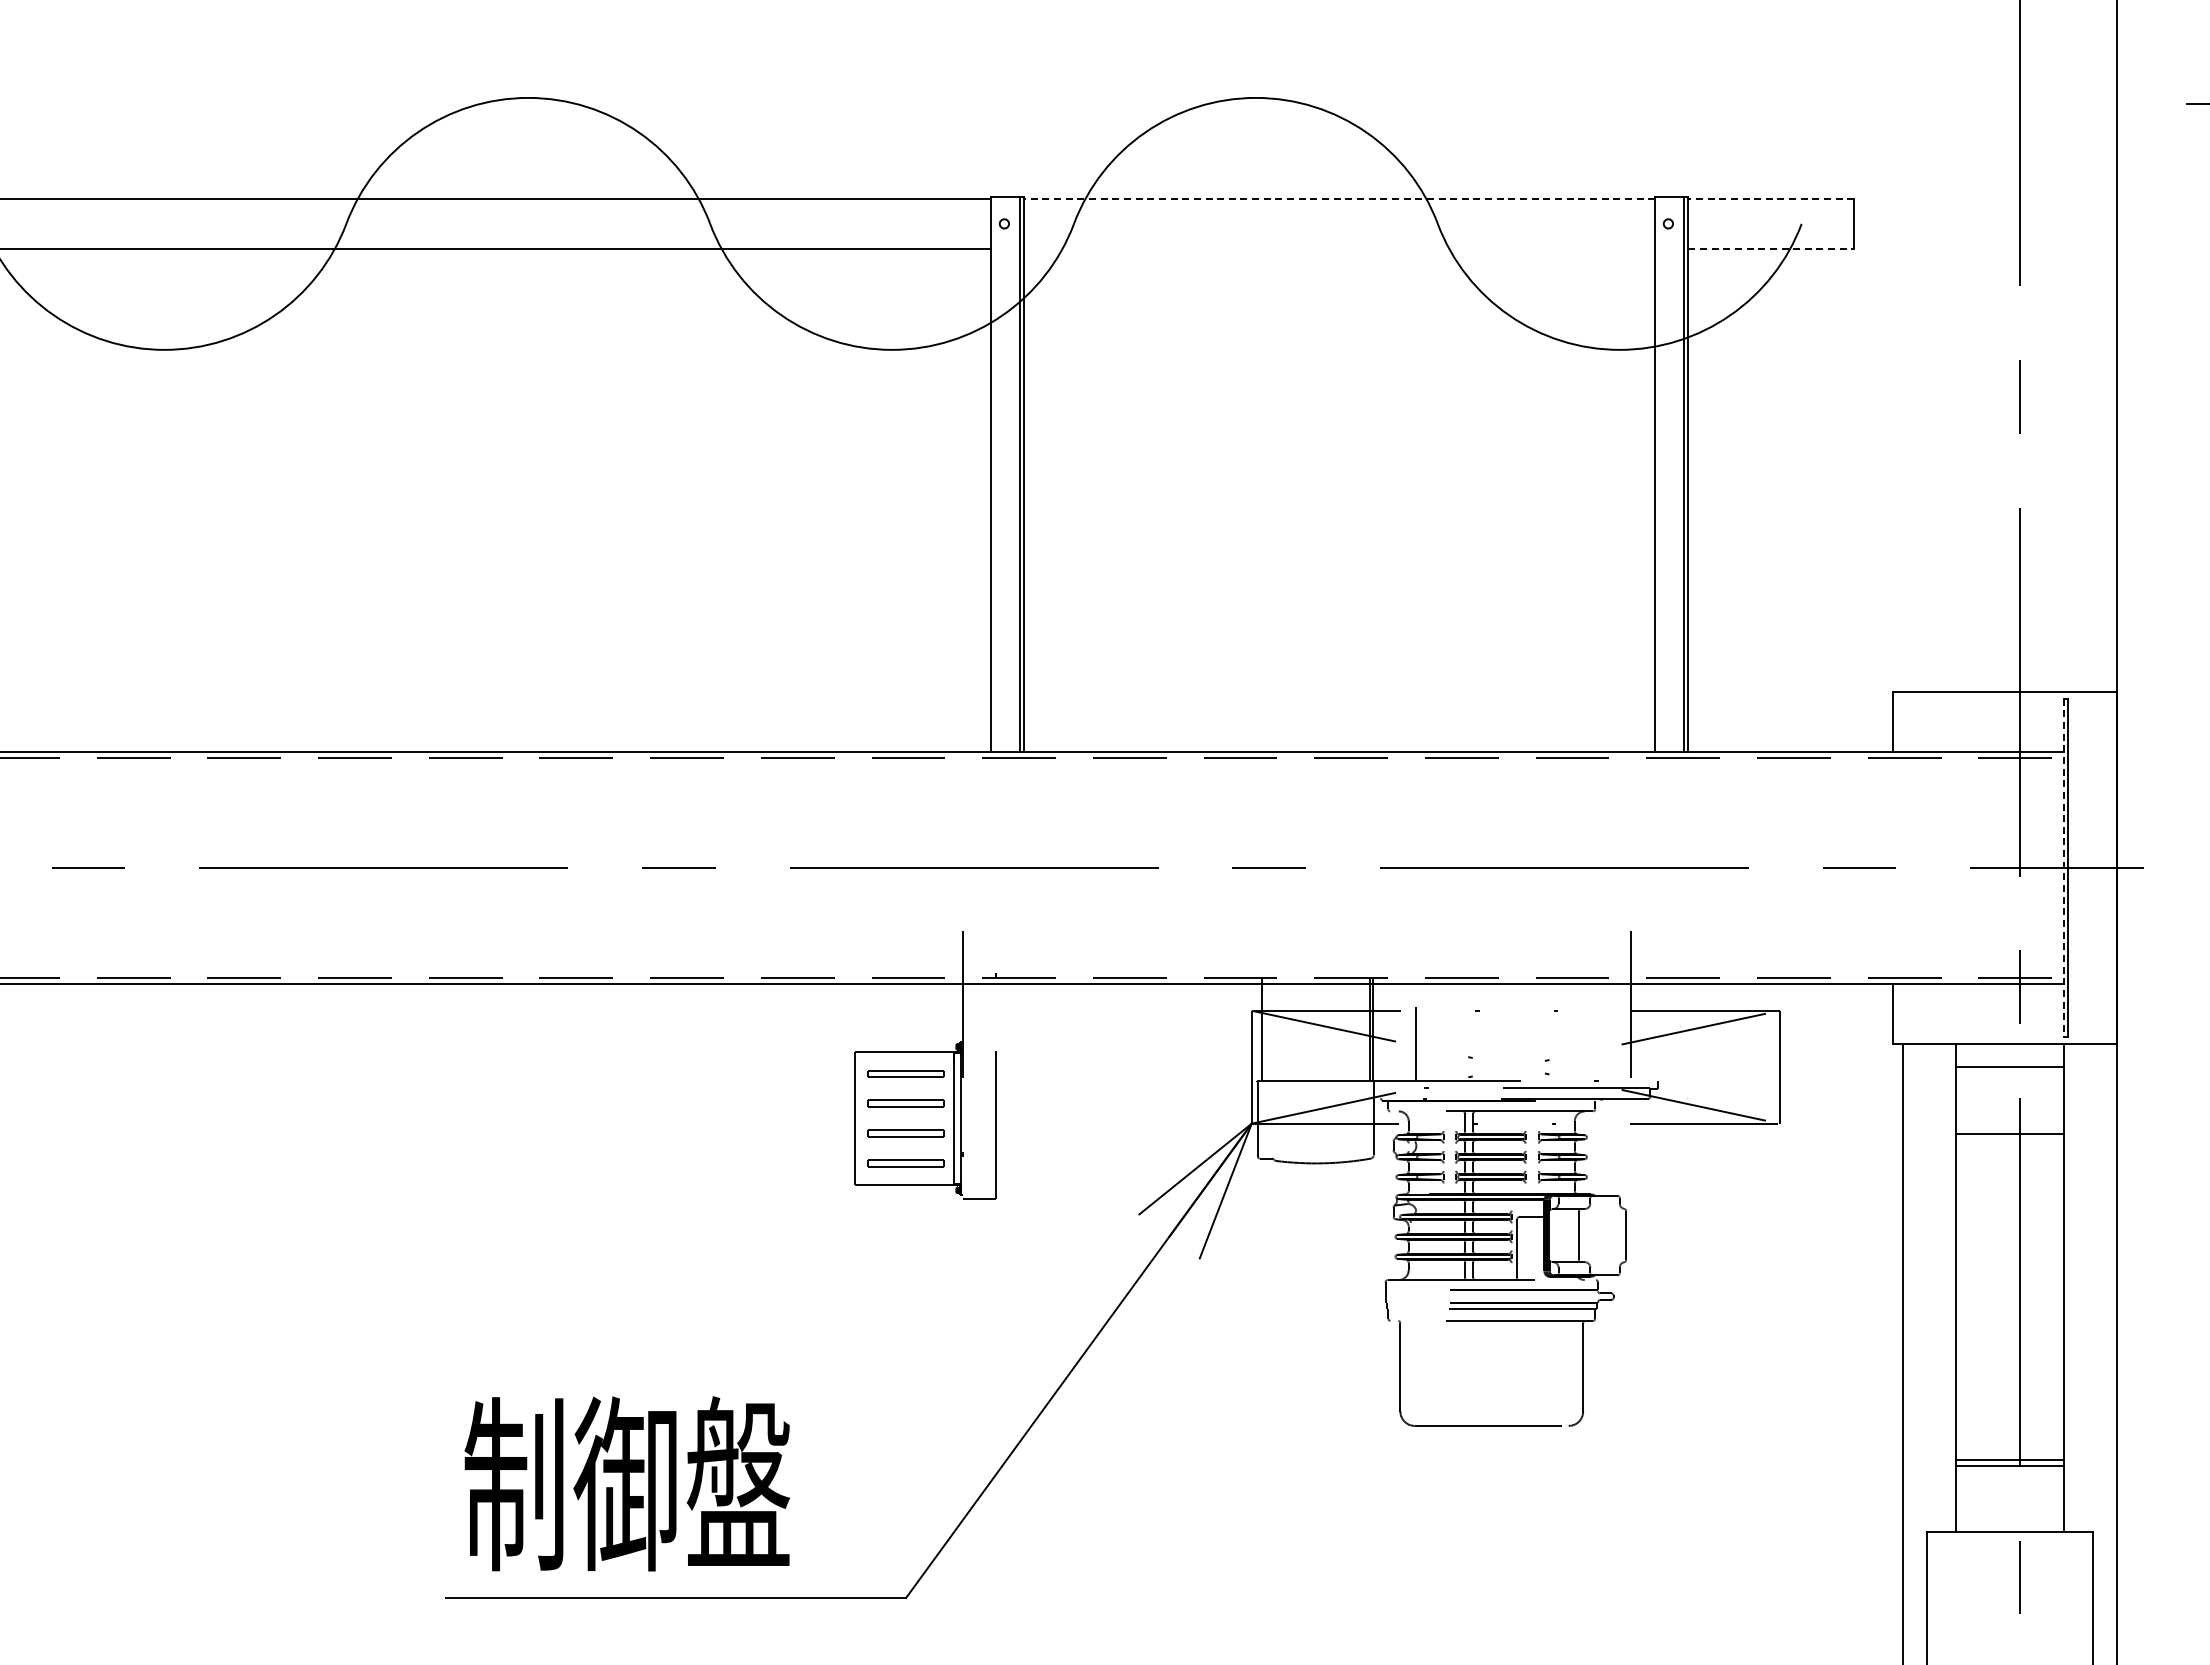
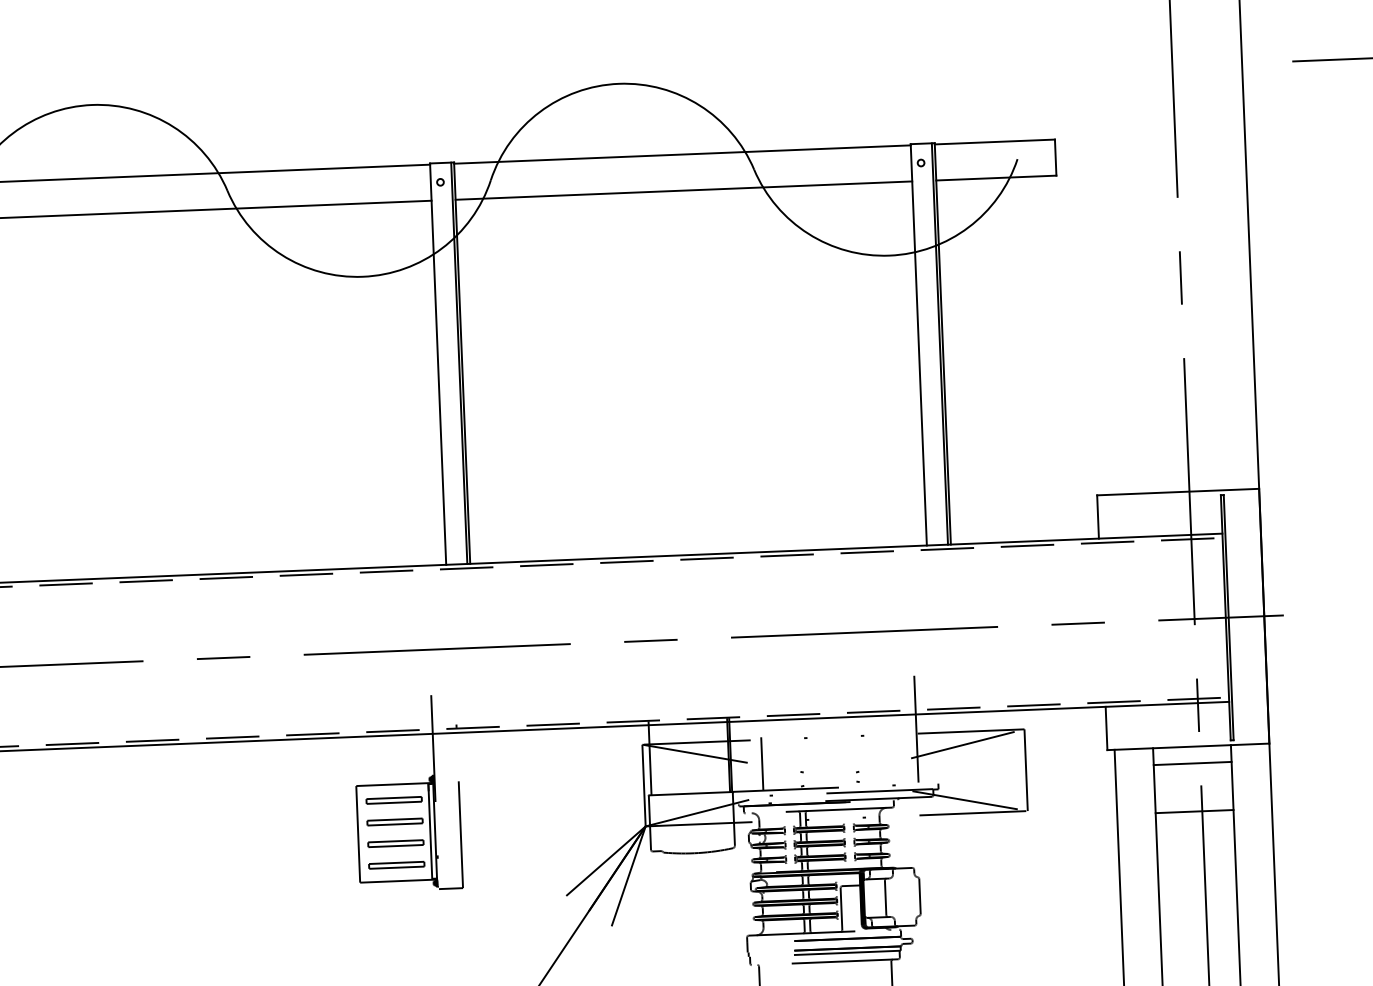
line: (1339, 199) -> (682, 154), dashed -> solid
line: (1771, 199) -> (995, 142), dashed -> solid
line: (1339, 248) -> (683, 190), added
line: (1771, 248) -> (996, 177), dashed -> solid
line: (2063, 868) -> (1225, 618), dashed -> solid

